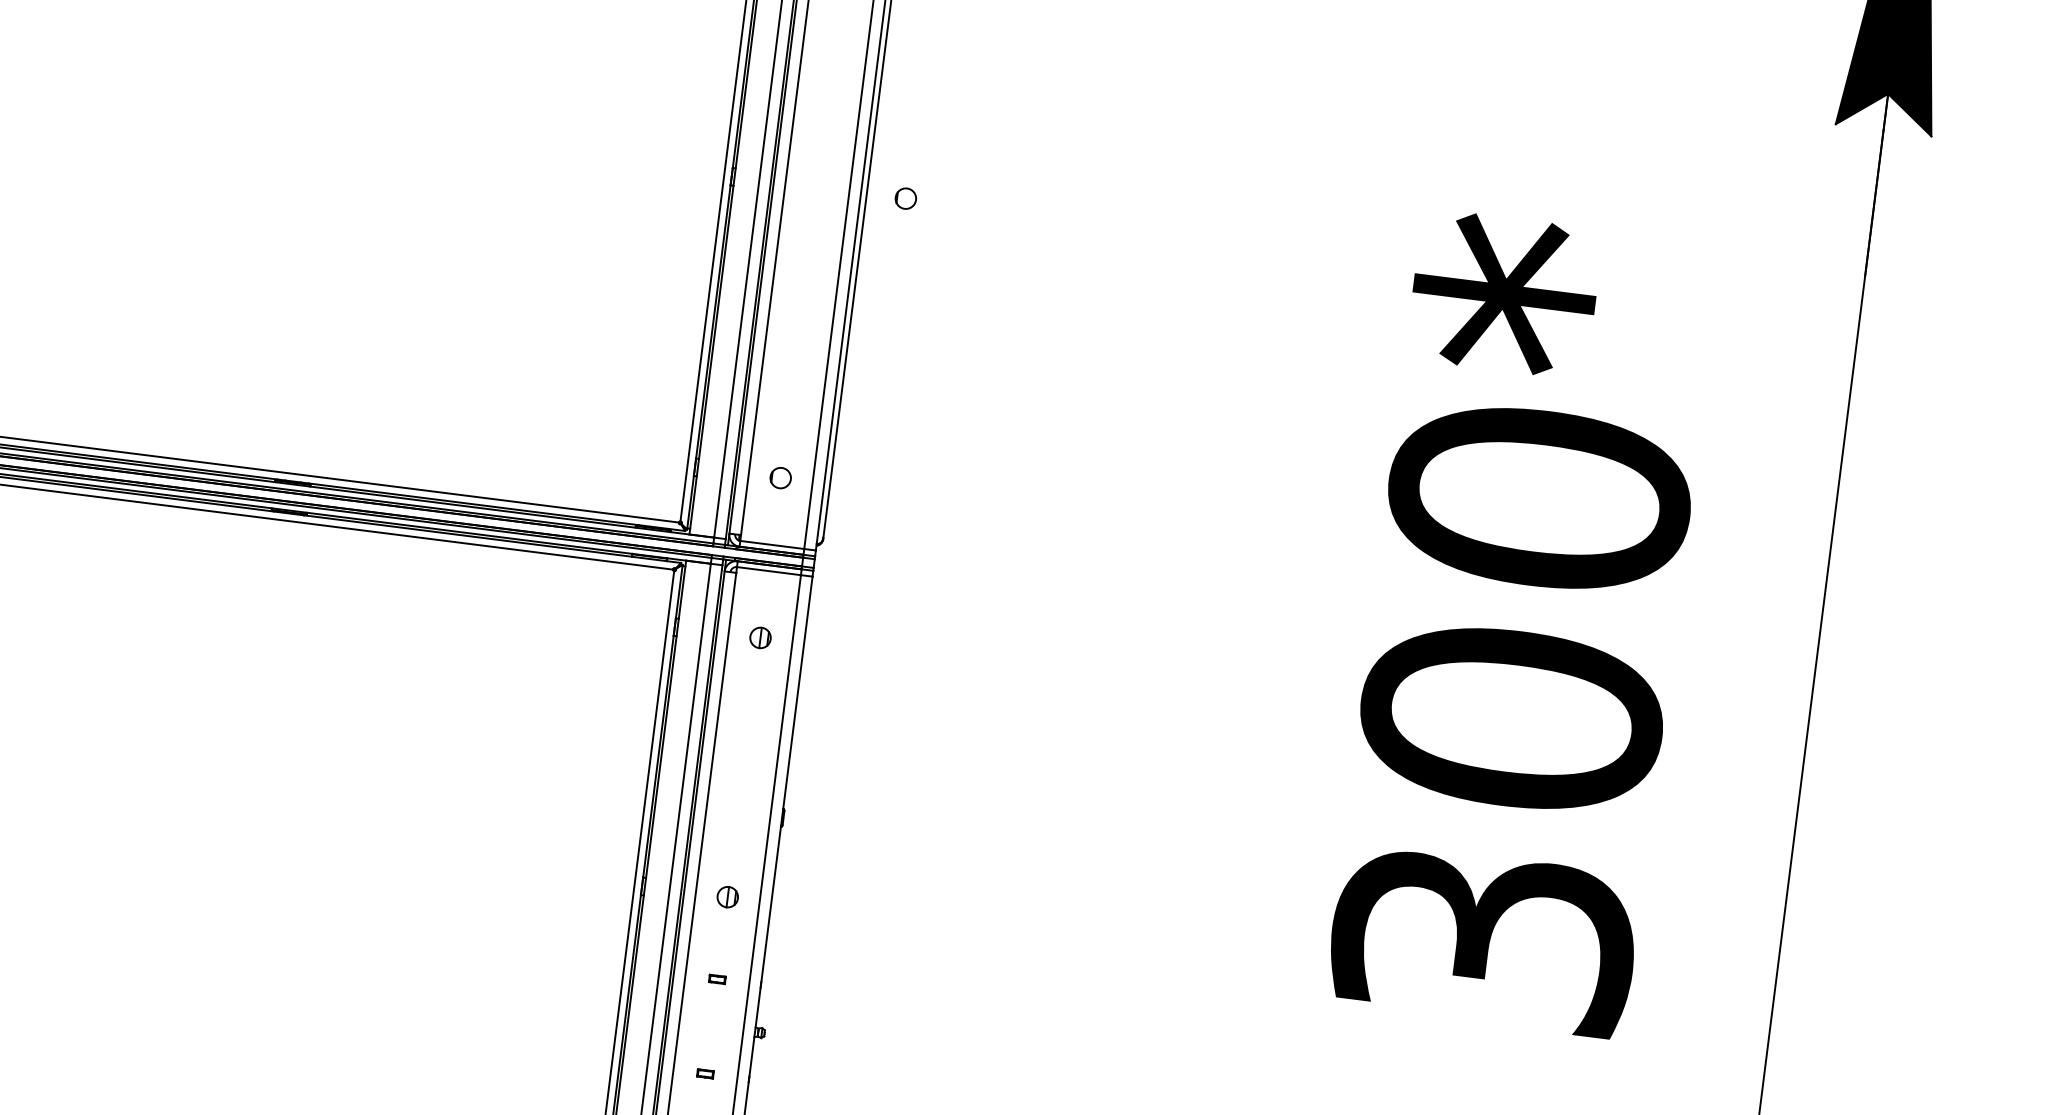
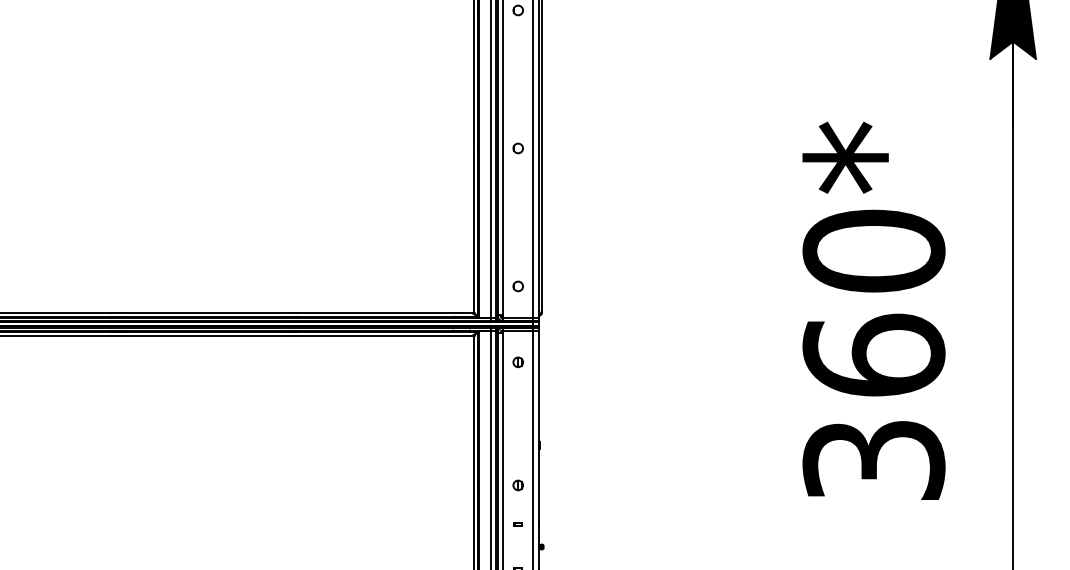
part: (904, 198) -> (517, 148), moved
text: (1510, 715) -> (873, 354), 300* -> 360*

